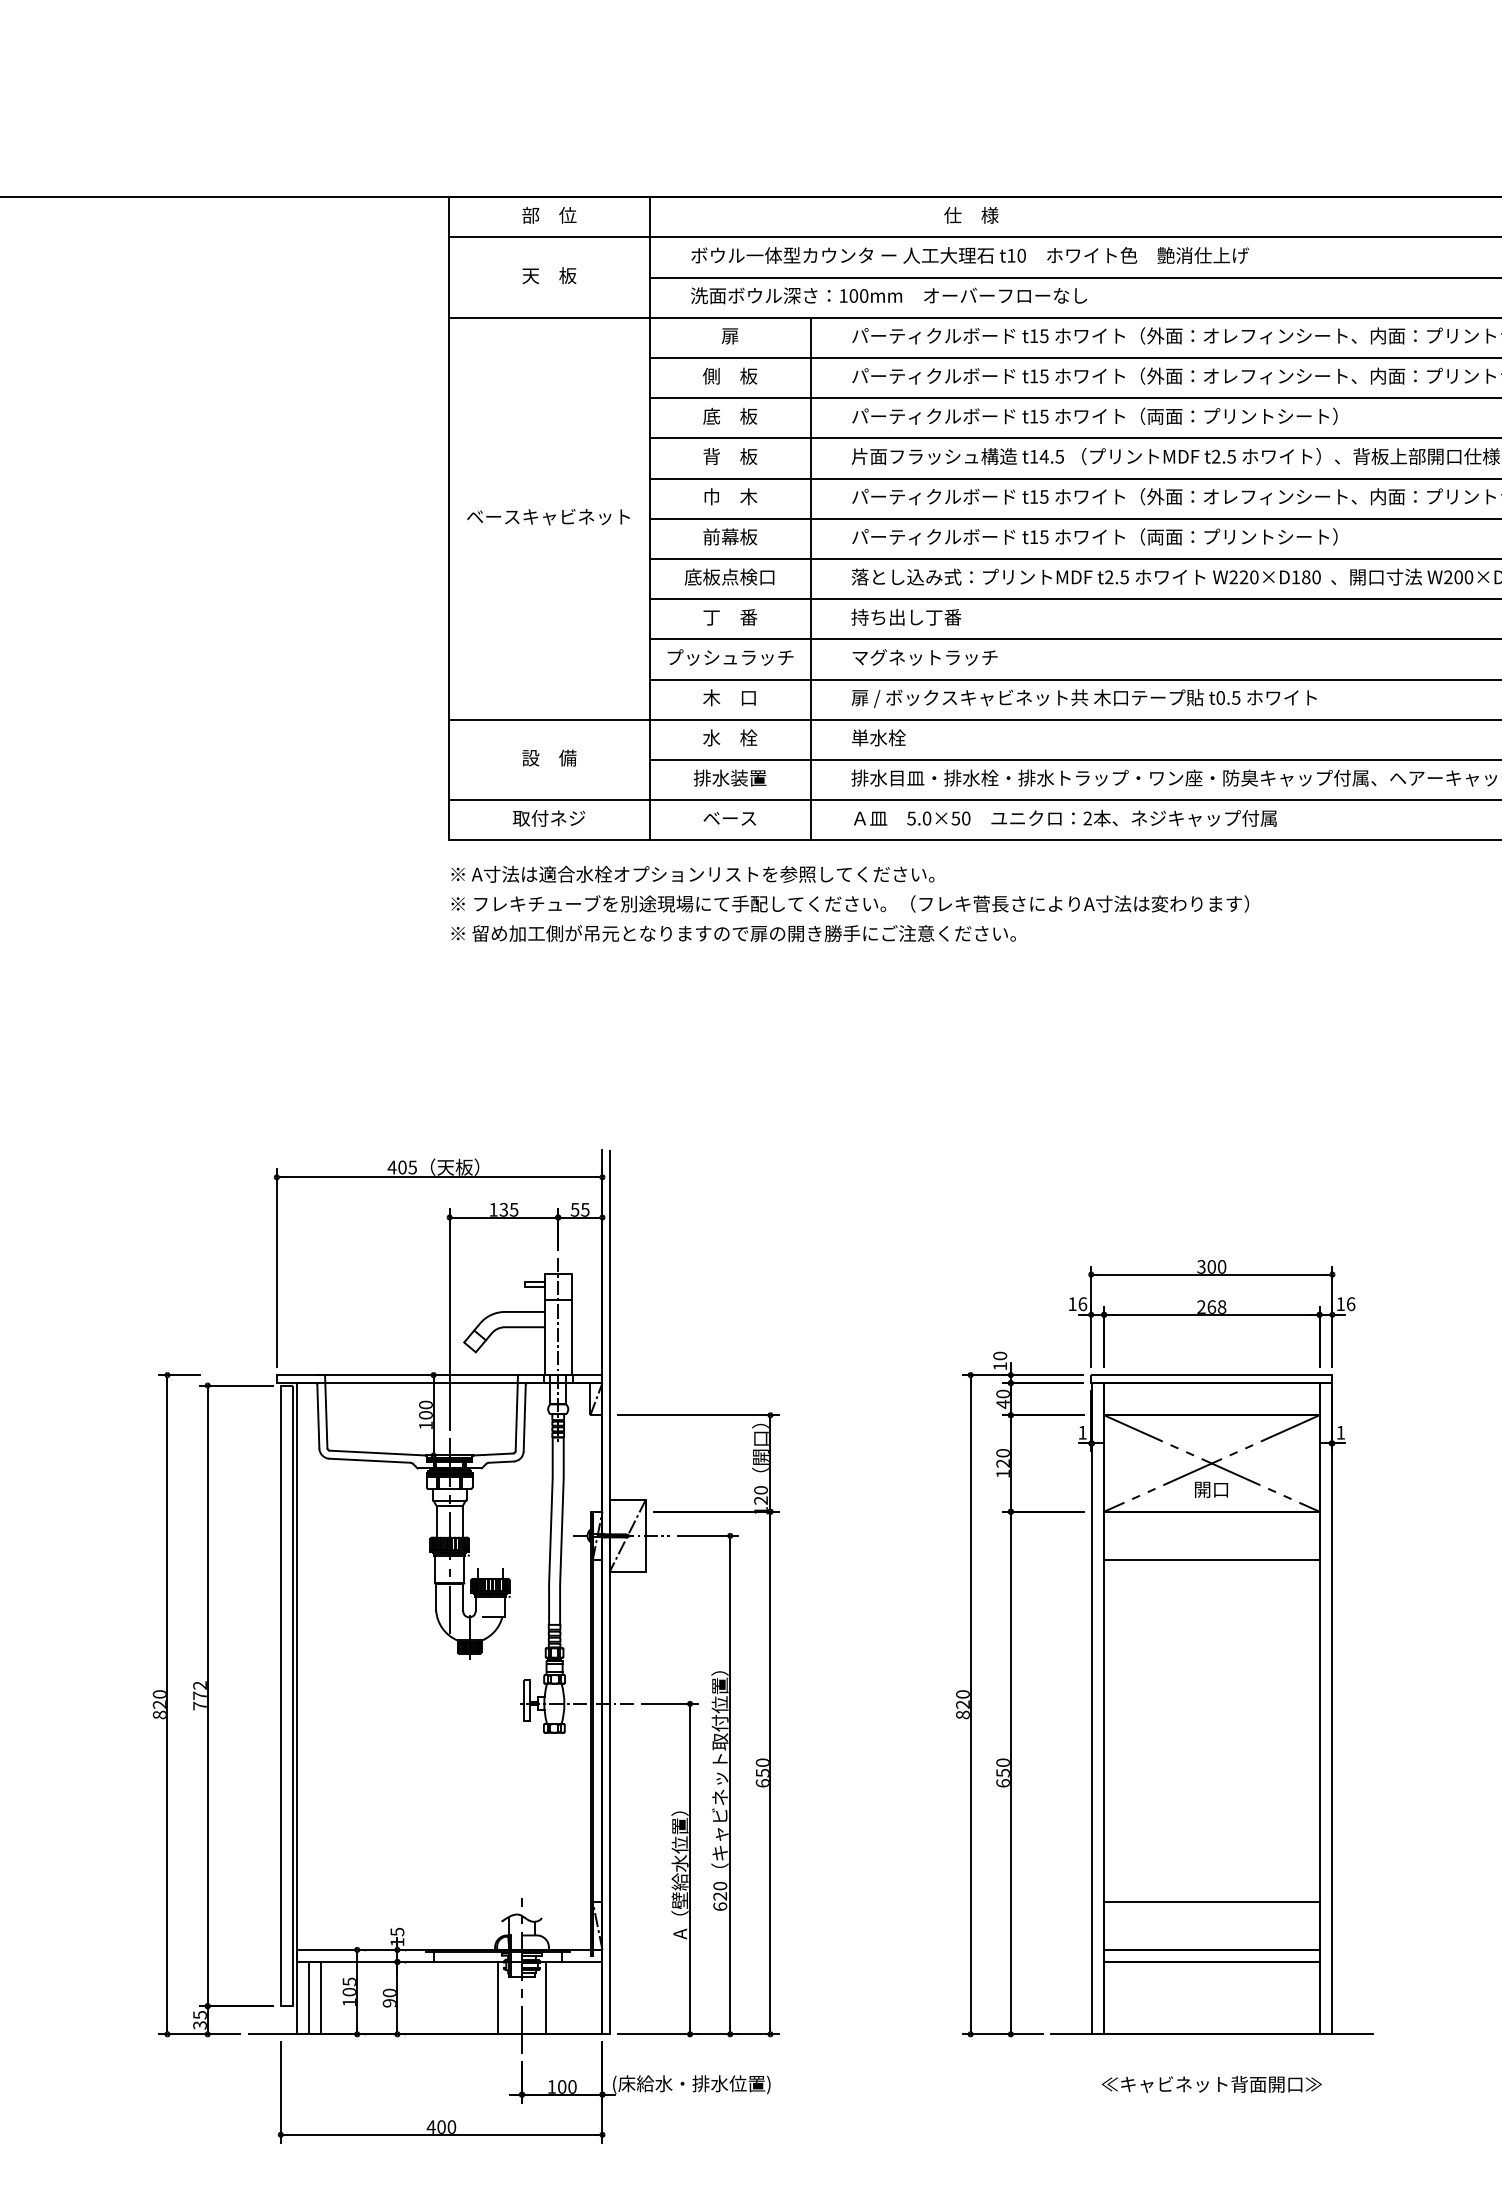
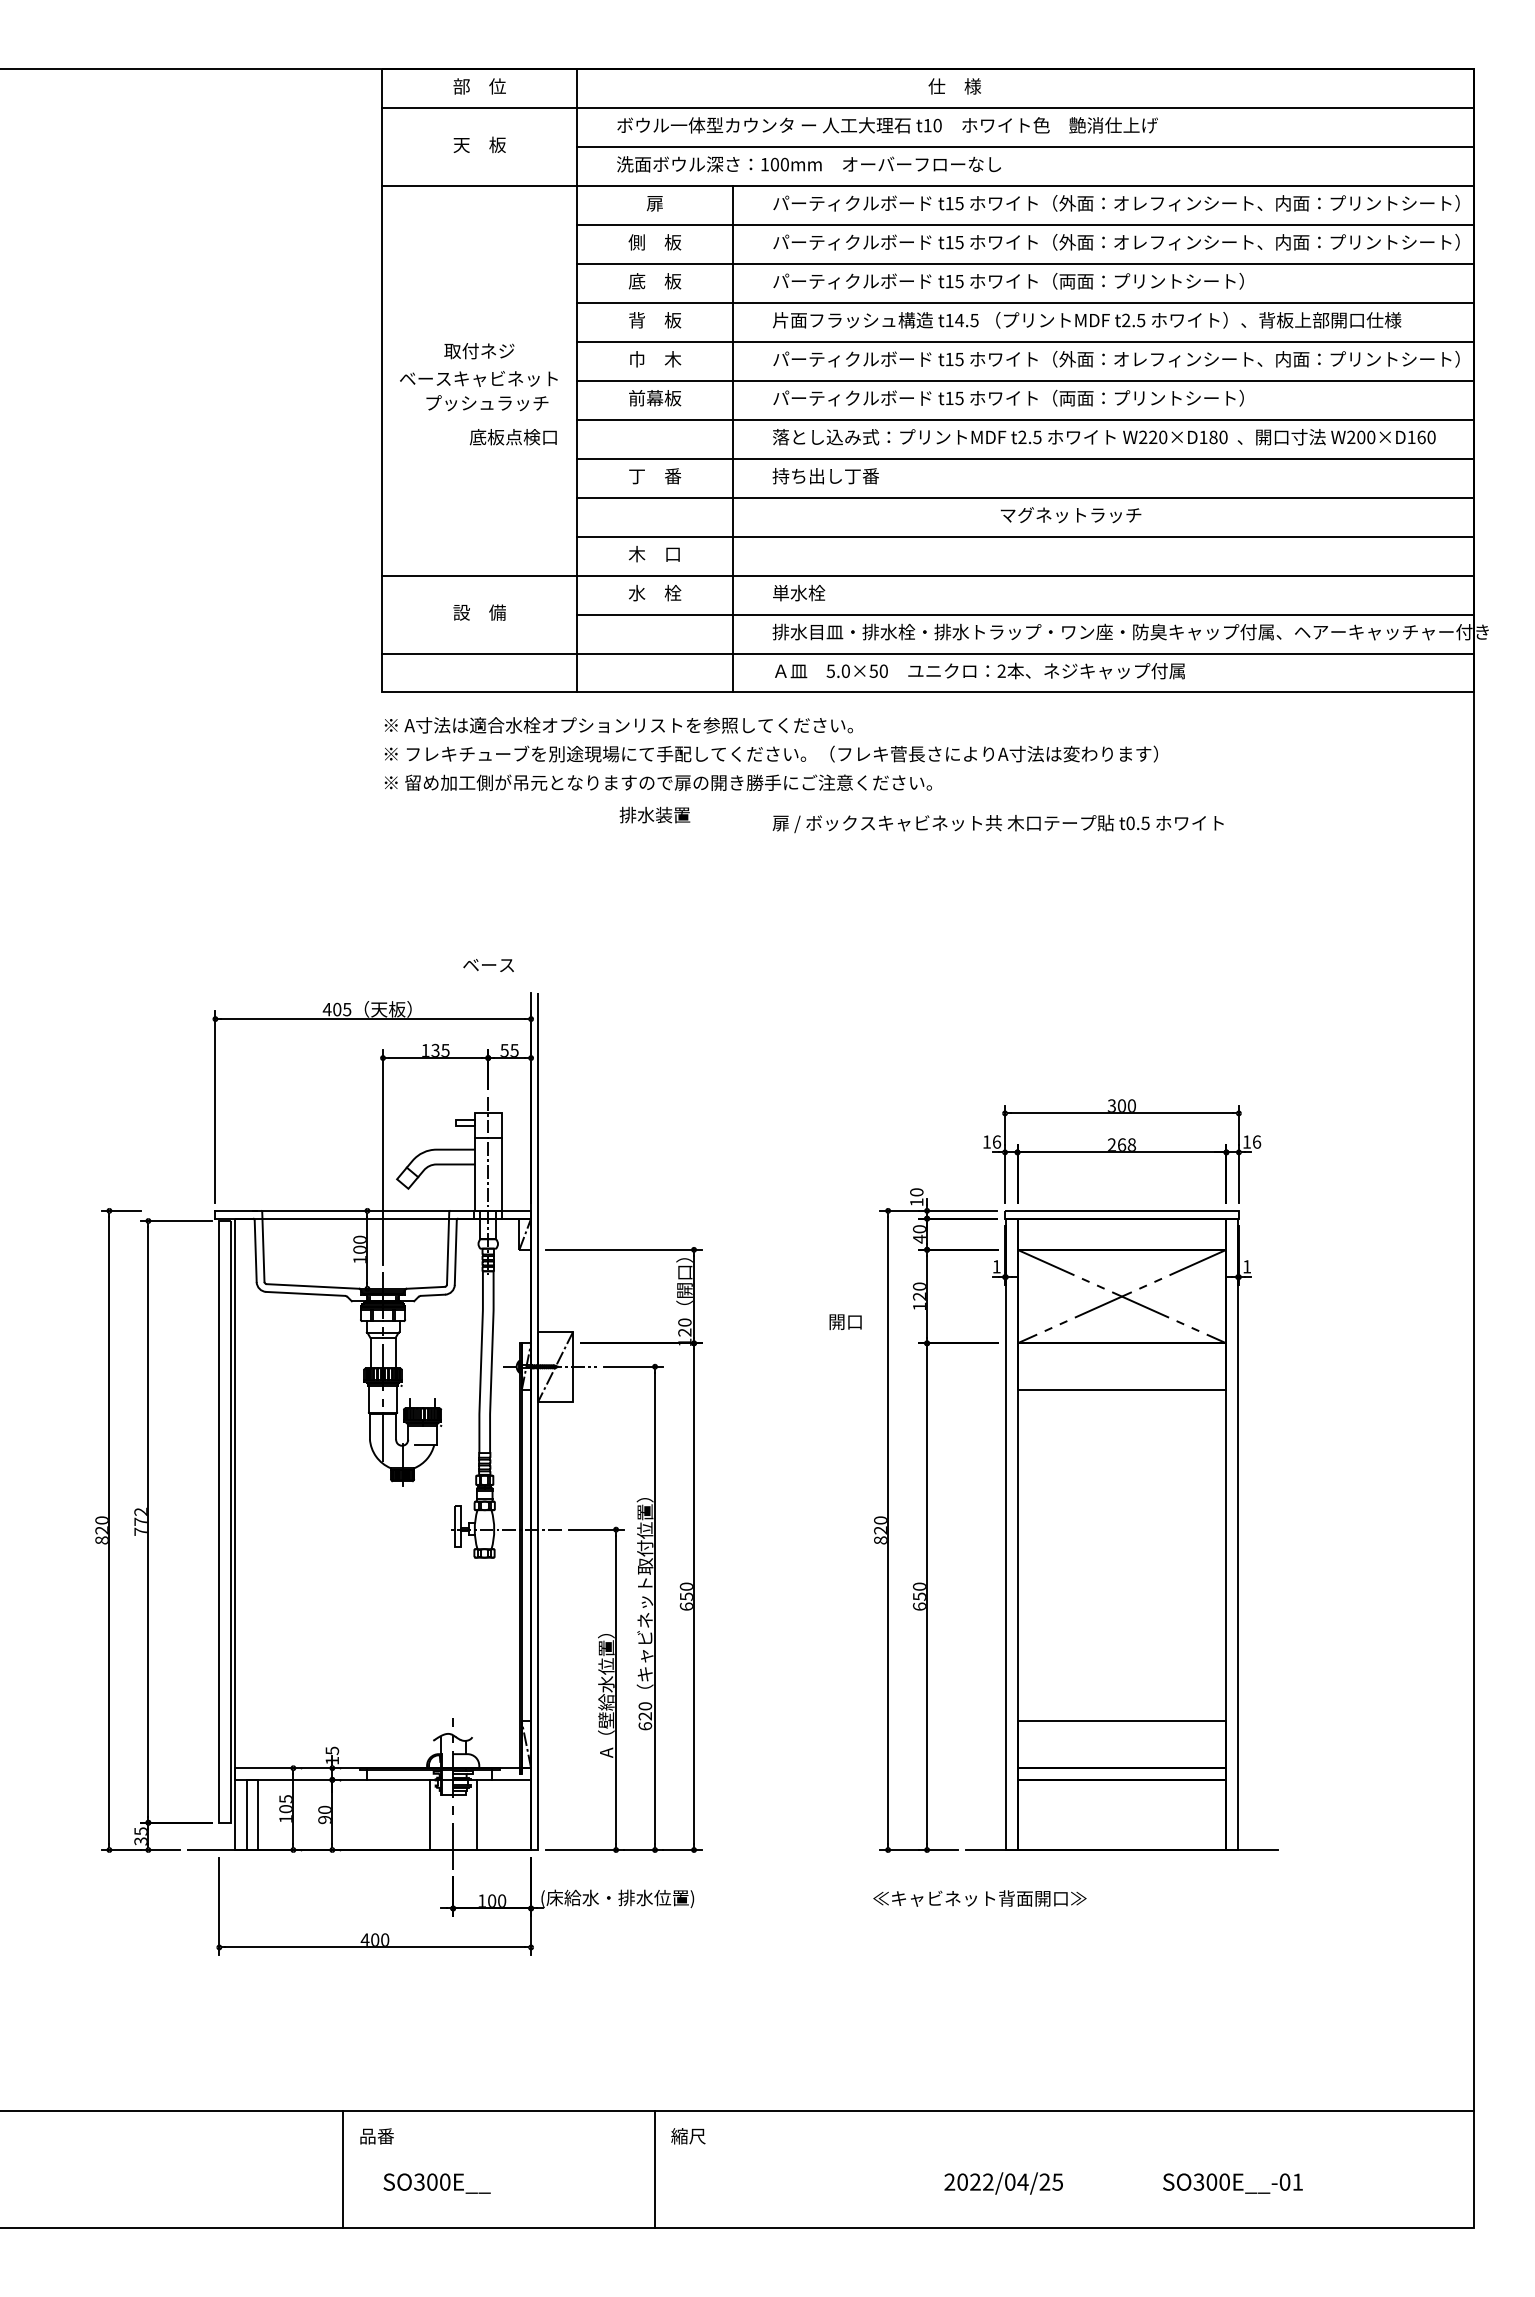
text: (971, 215) -> (954, 86), moved
text: (728, 577) -> (512, 437), moved
text: (730, 657) -> (487, 403), moved
text: (924, 657) -> (1070, 515), moved
text: (1083, 699) -> (997, 824), moved
text: (729, 777) -> (654, 814), moved
text: (549, 818) -> (479, 351), moved
text: (729, 818) -> (488, 965), moved
text: (1211, 1490) -> (845, 1322), moved
text: (1211, 2084) -> (979, 1898), moved

